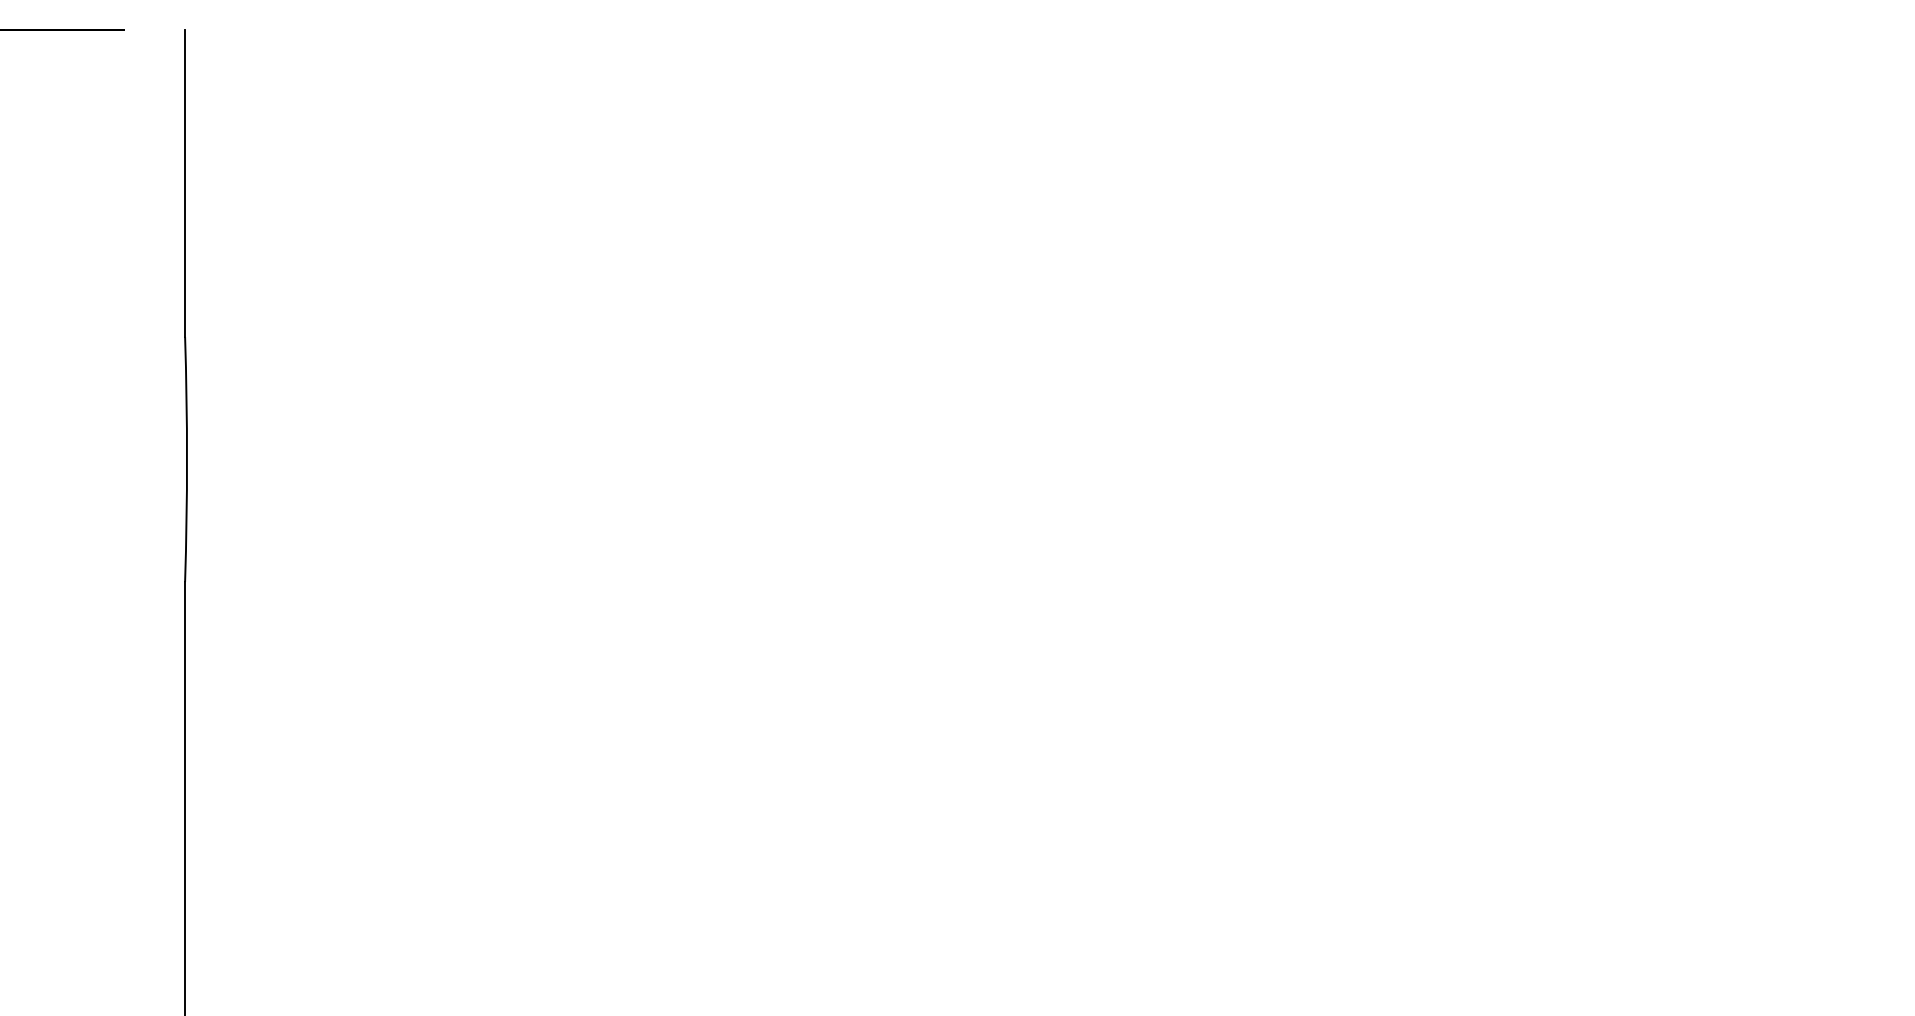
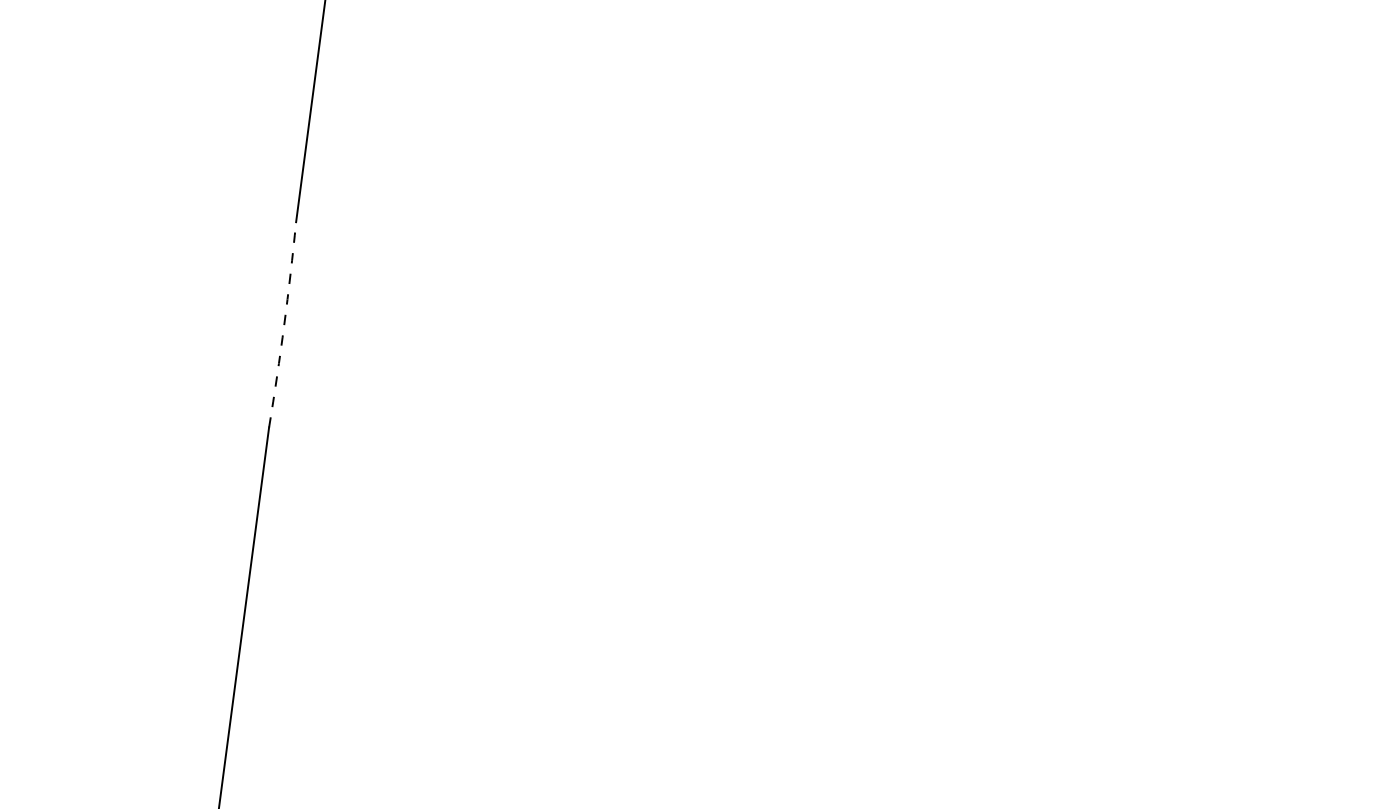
arc: (187, 459) -> (284, 325), solid -> dashed

